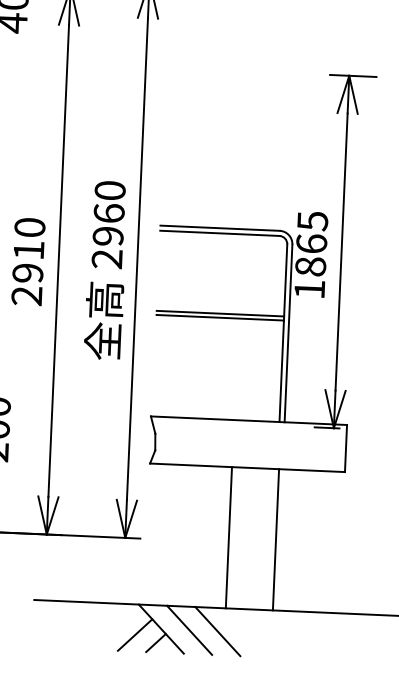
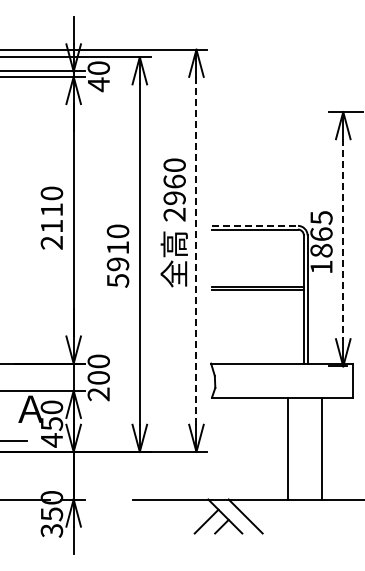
line: (220, 227) -> (255, 225), solid -> dashed
line: (341, 252) -> (343, 239), solid -> dashed
line: (137, 258) -> (196, 250), solid -> dashed
text: (105, 269) -> (173, 222), moved
text: (26, 295) -> (117, 280), 2910 -> 5910
line: (229, 537) -> (288, 448), moved
line: (276, 539) -> (322, 448), moved
line: (218, 631) -> (266, 516), removed

